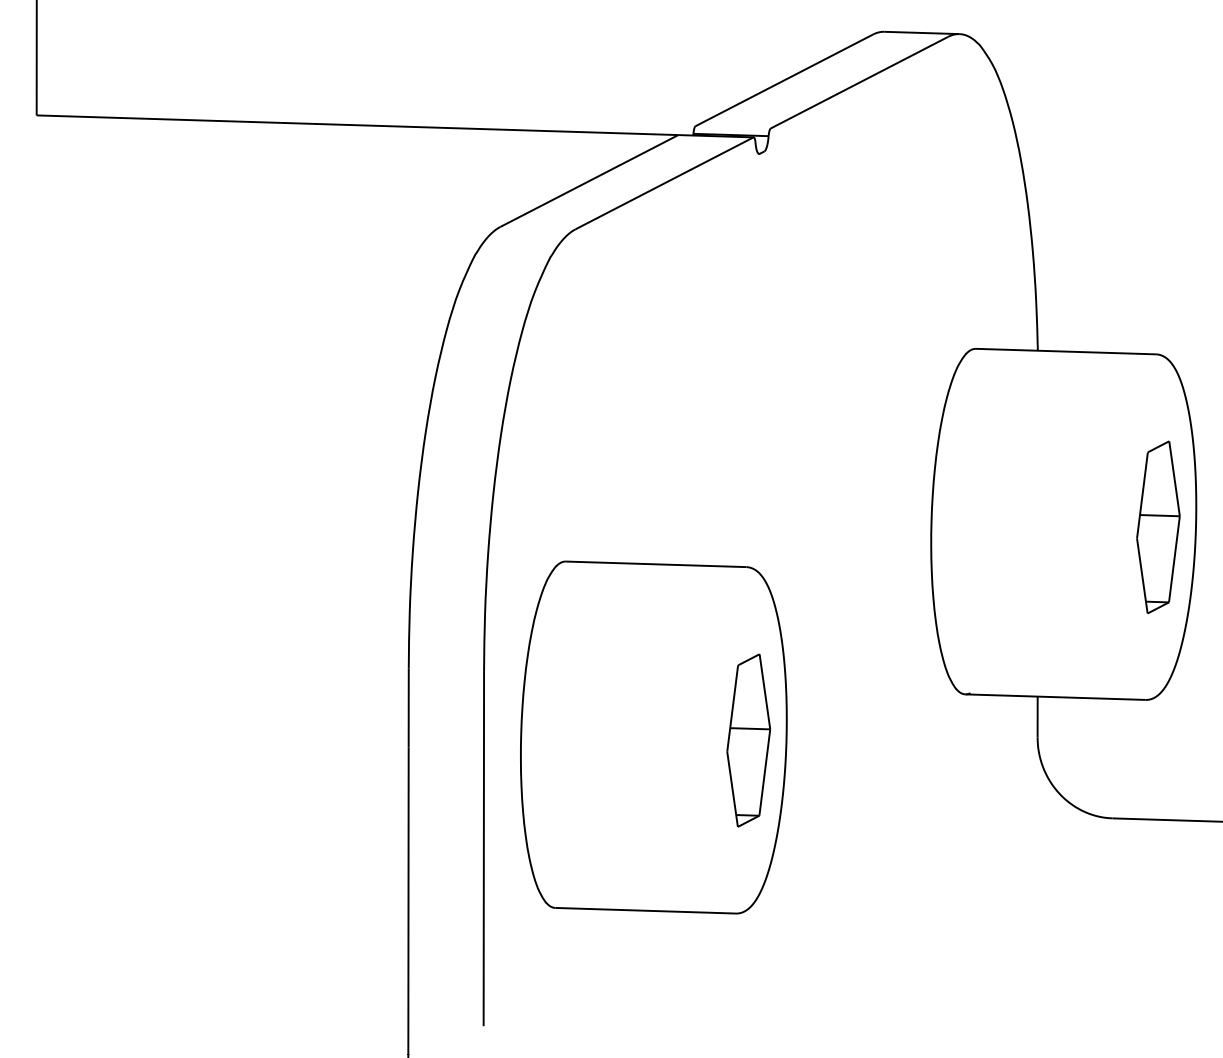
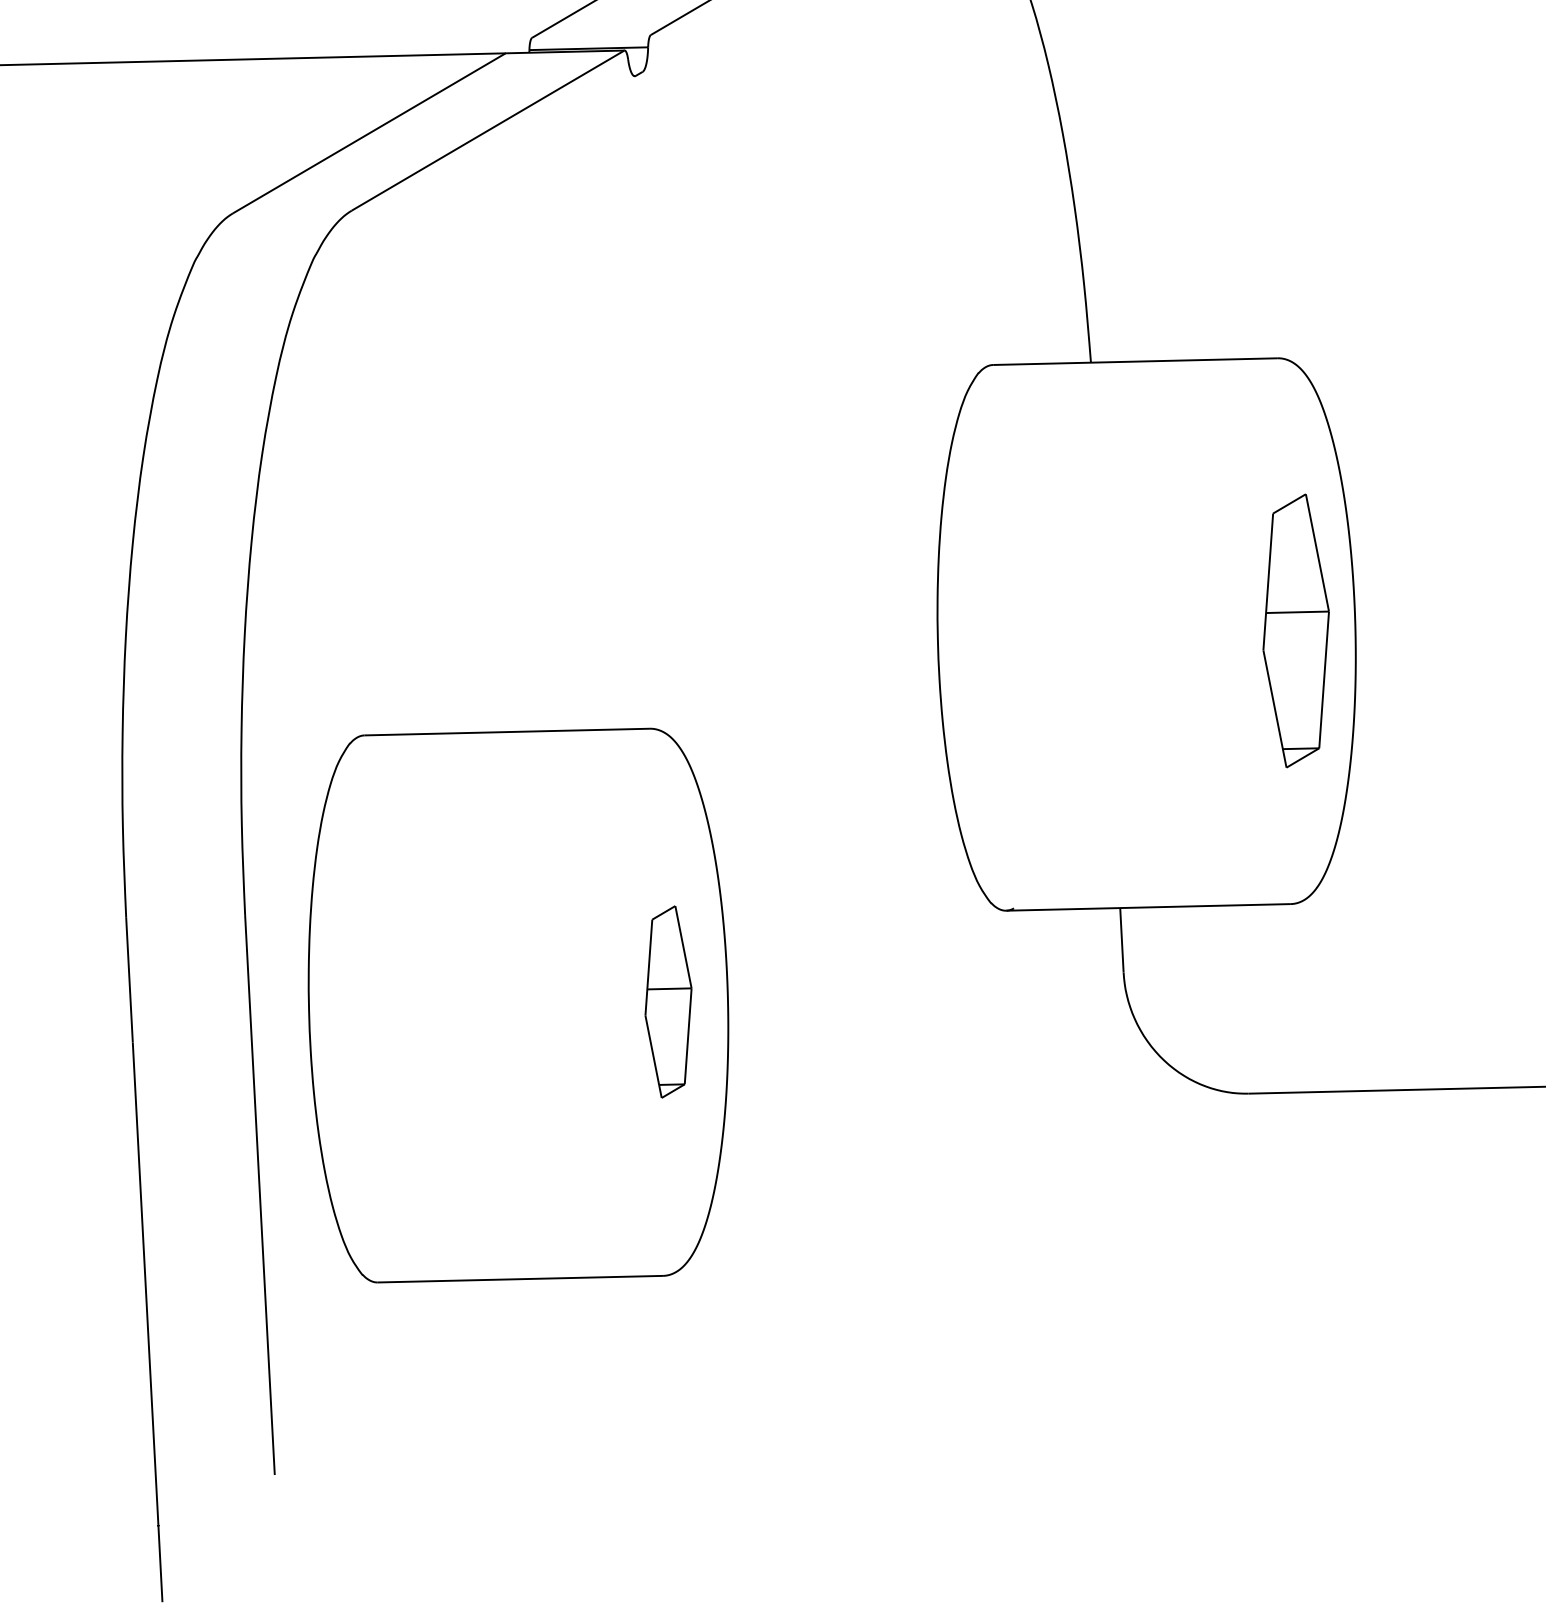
part: (748, 740) -> (668, 1001), size x0.7

